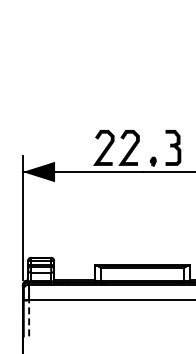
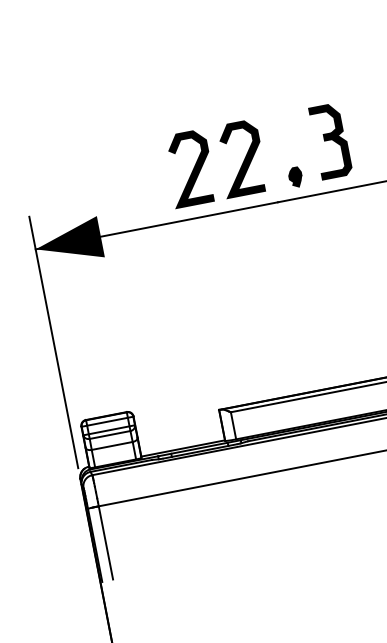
line: (29, 316) -> (105, 539), dashed -> solid

